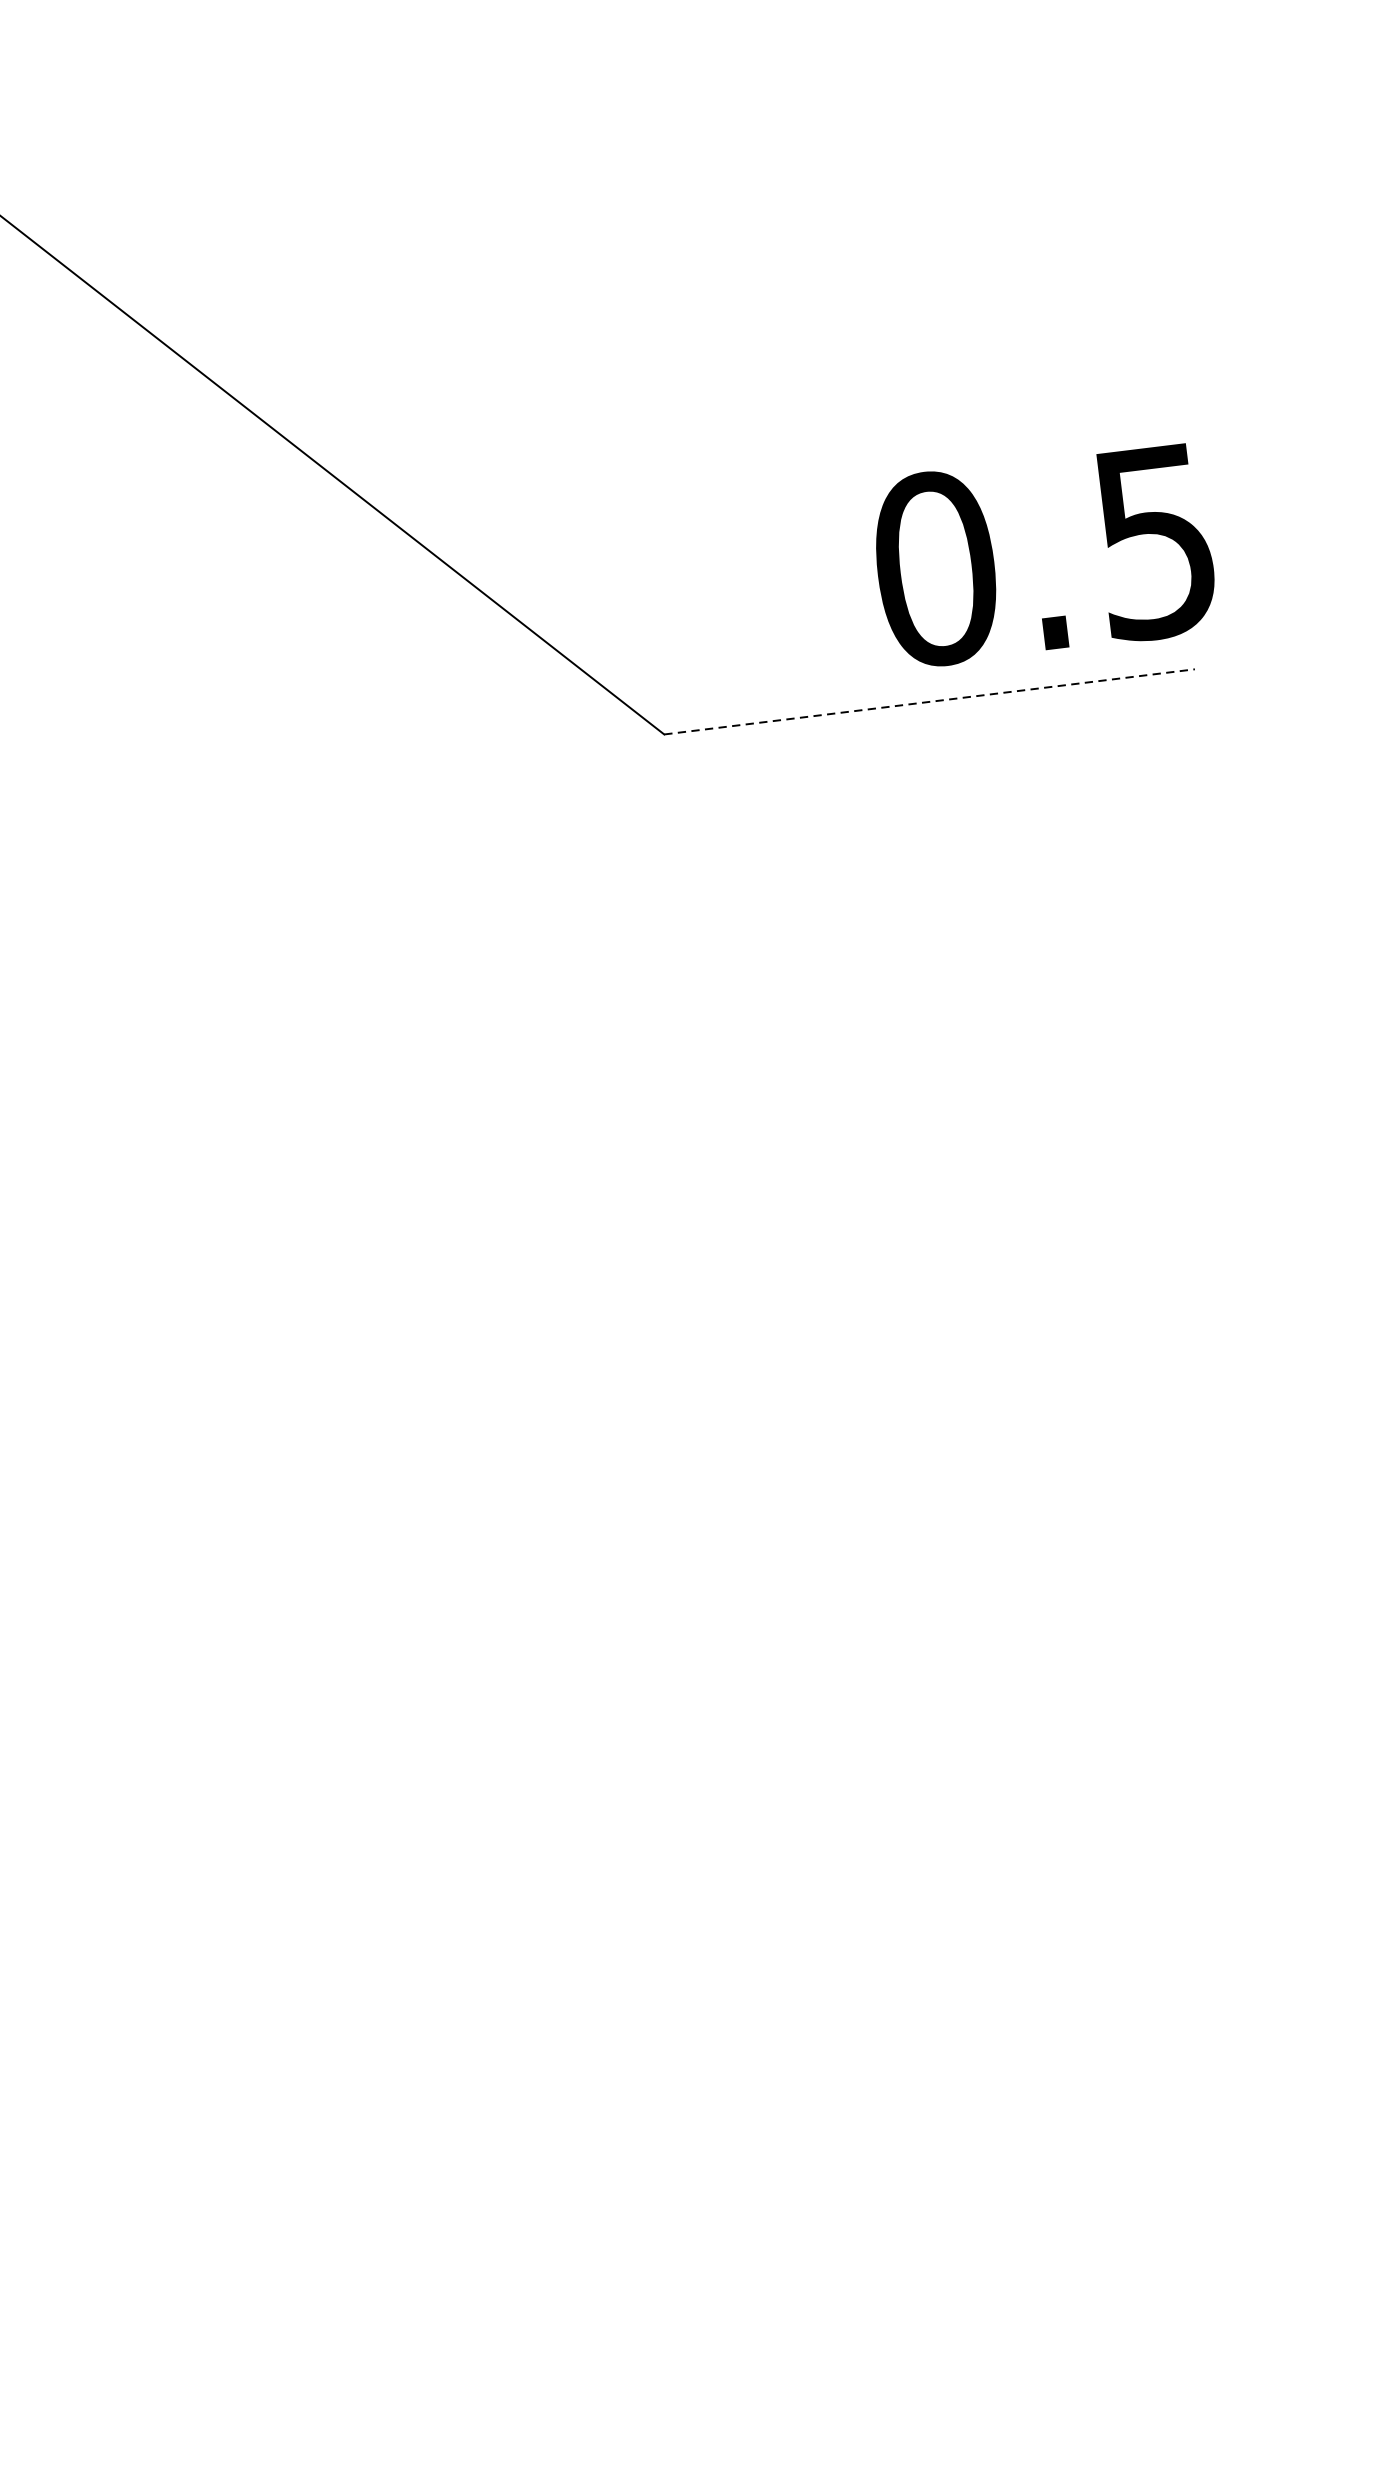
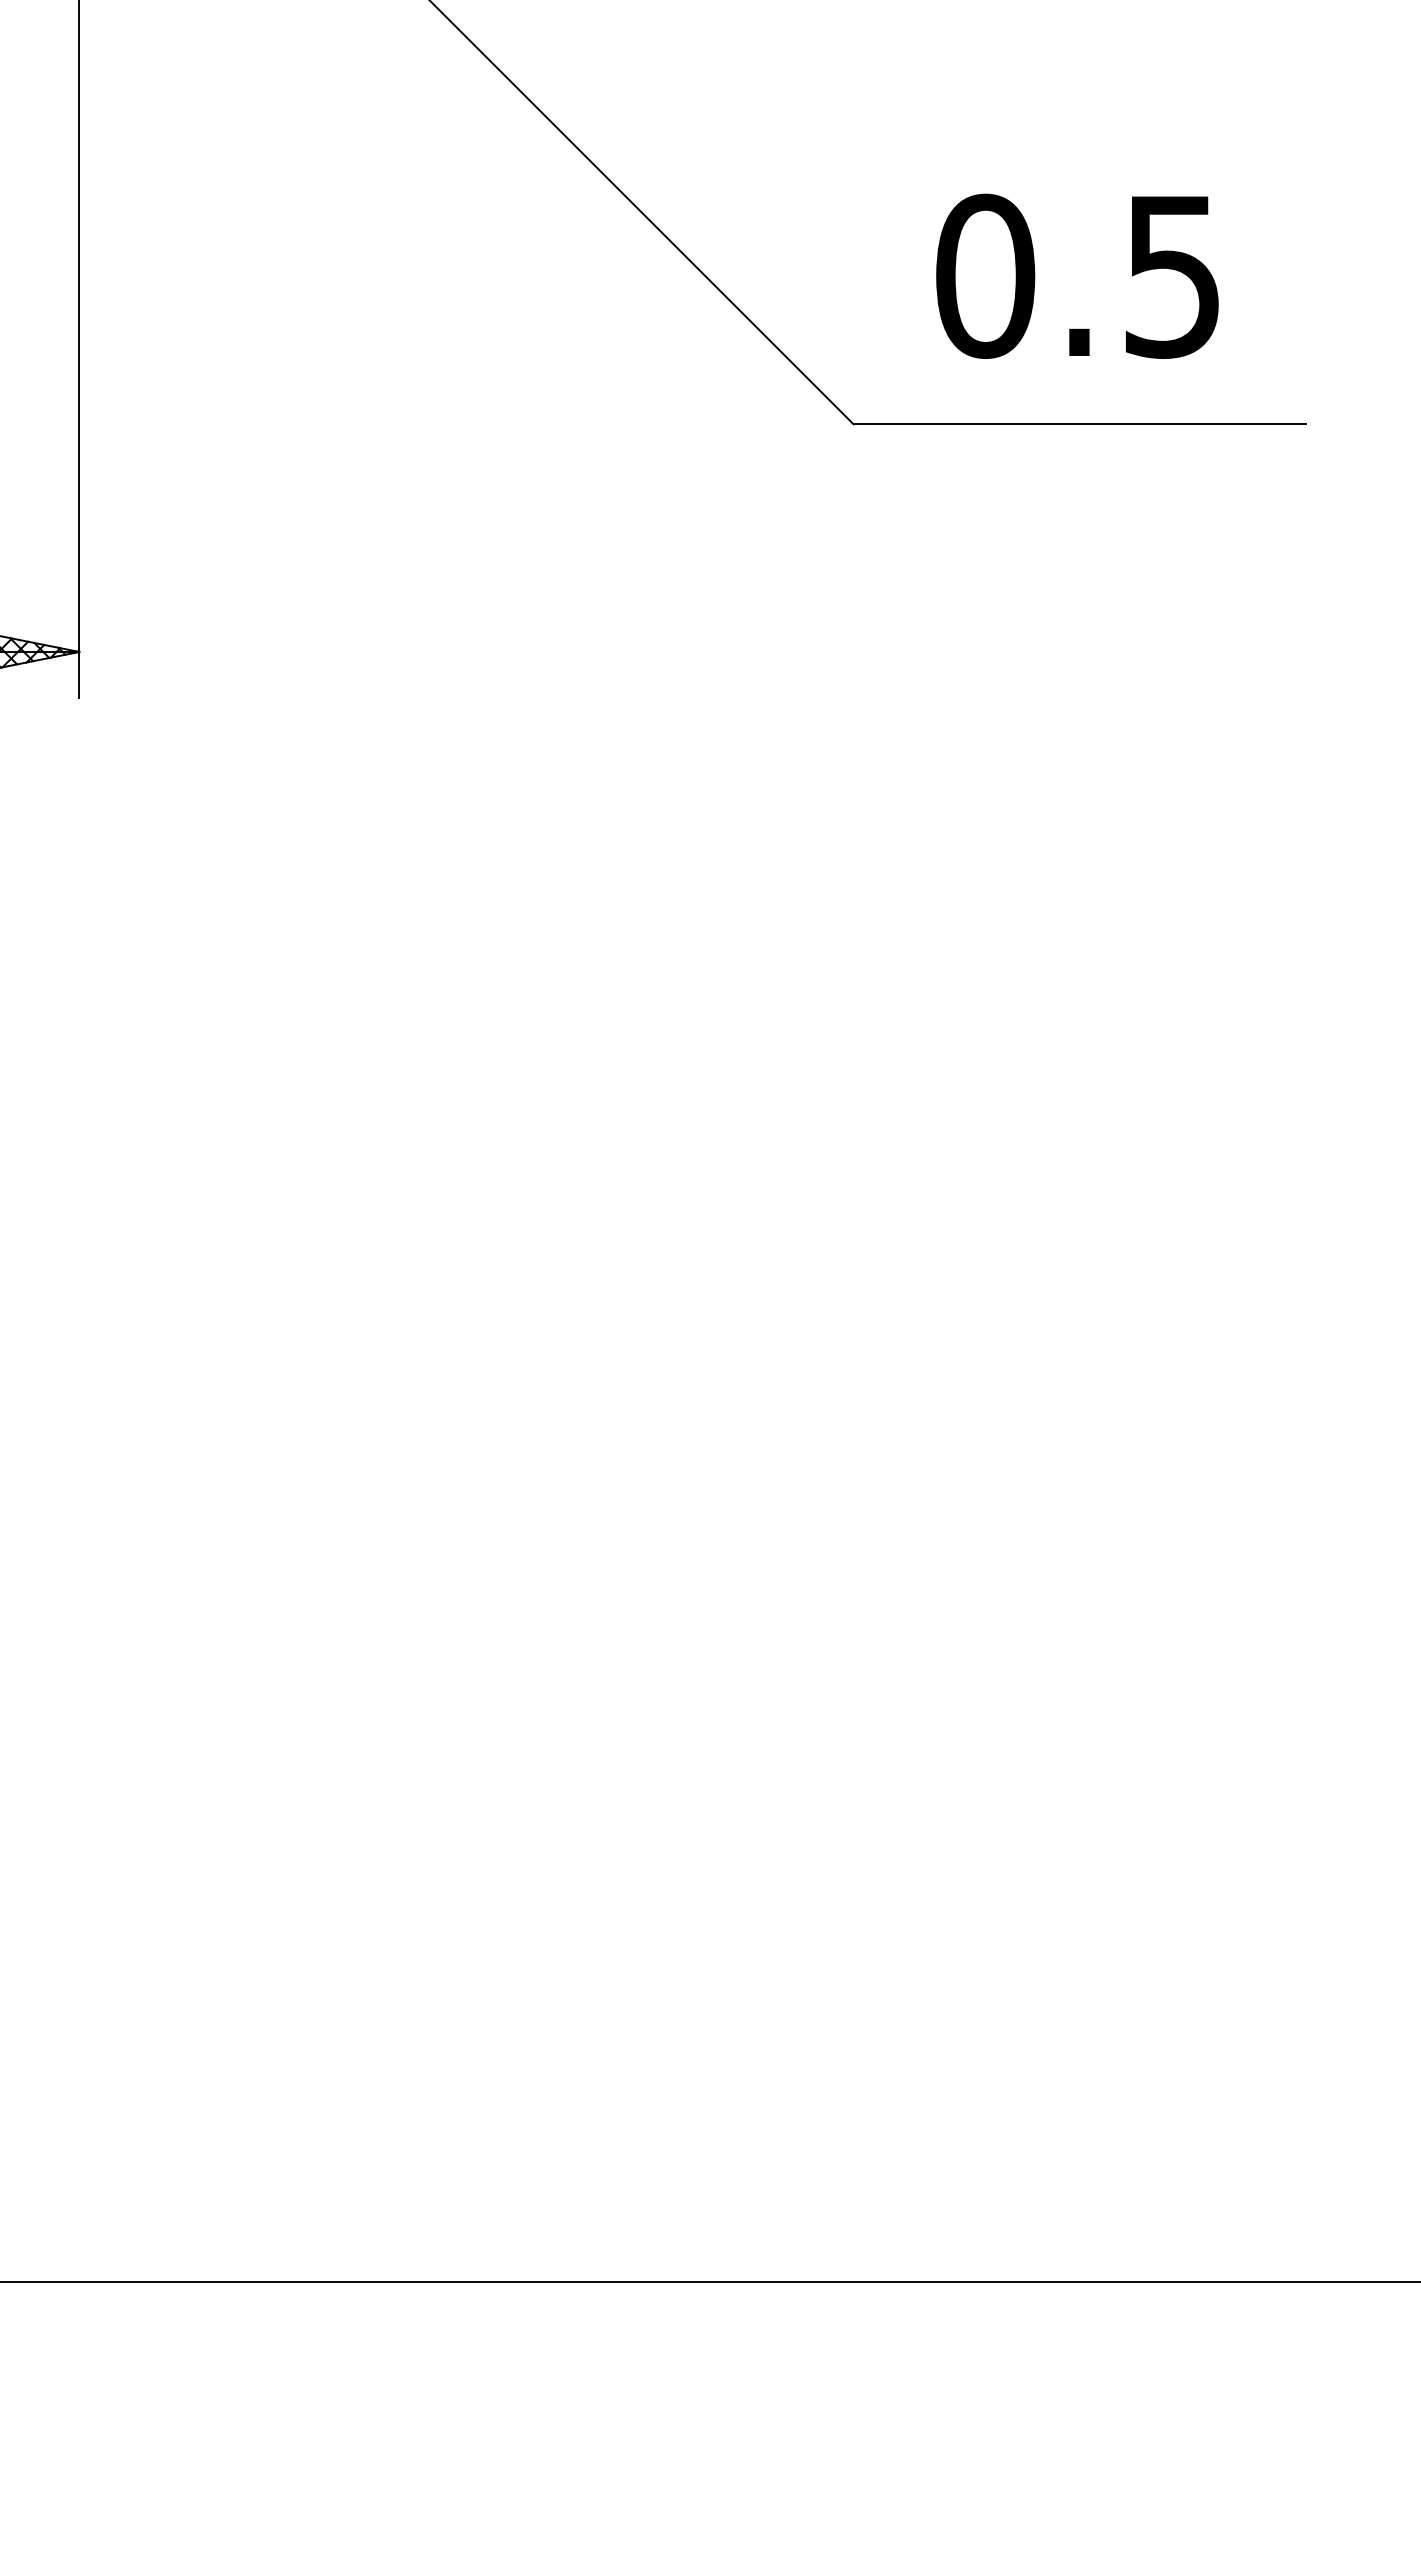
text: (1043, 554) -> (1077, 275), moved
line: (929, 702) -> (1079, 424), dashed -> solid

